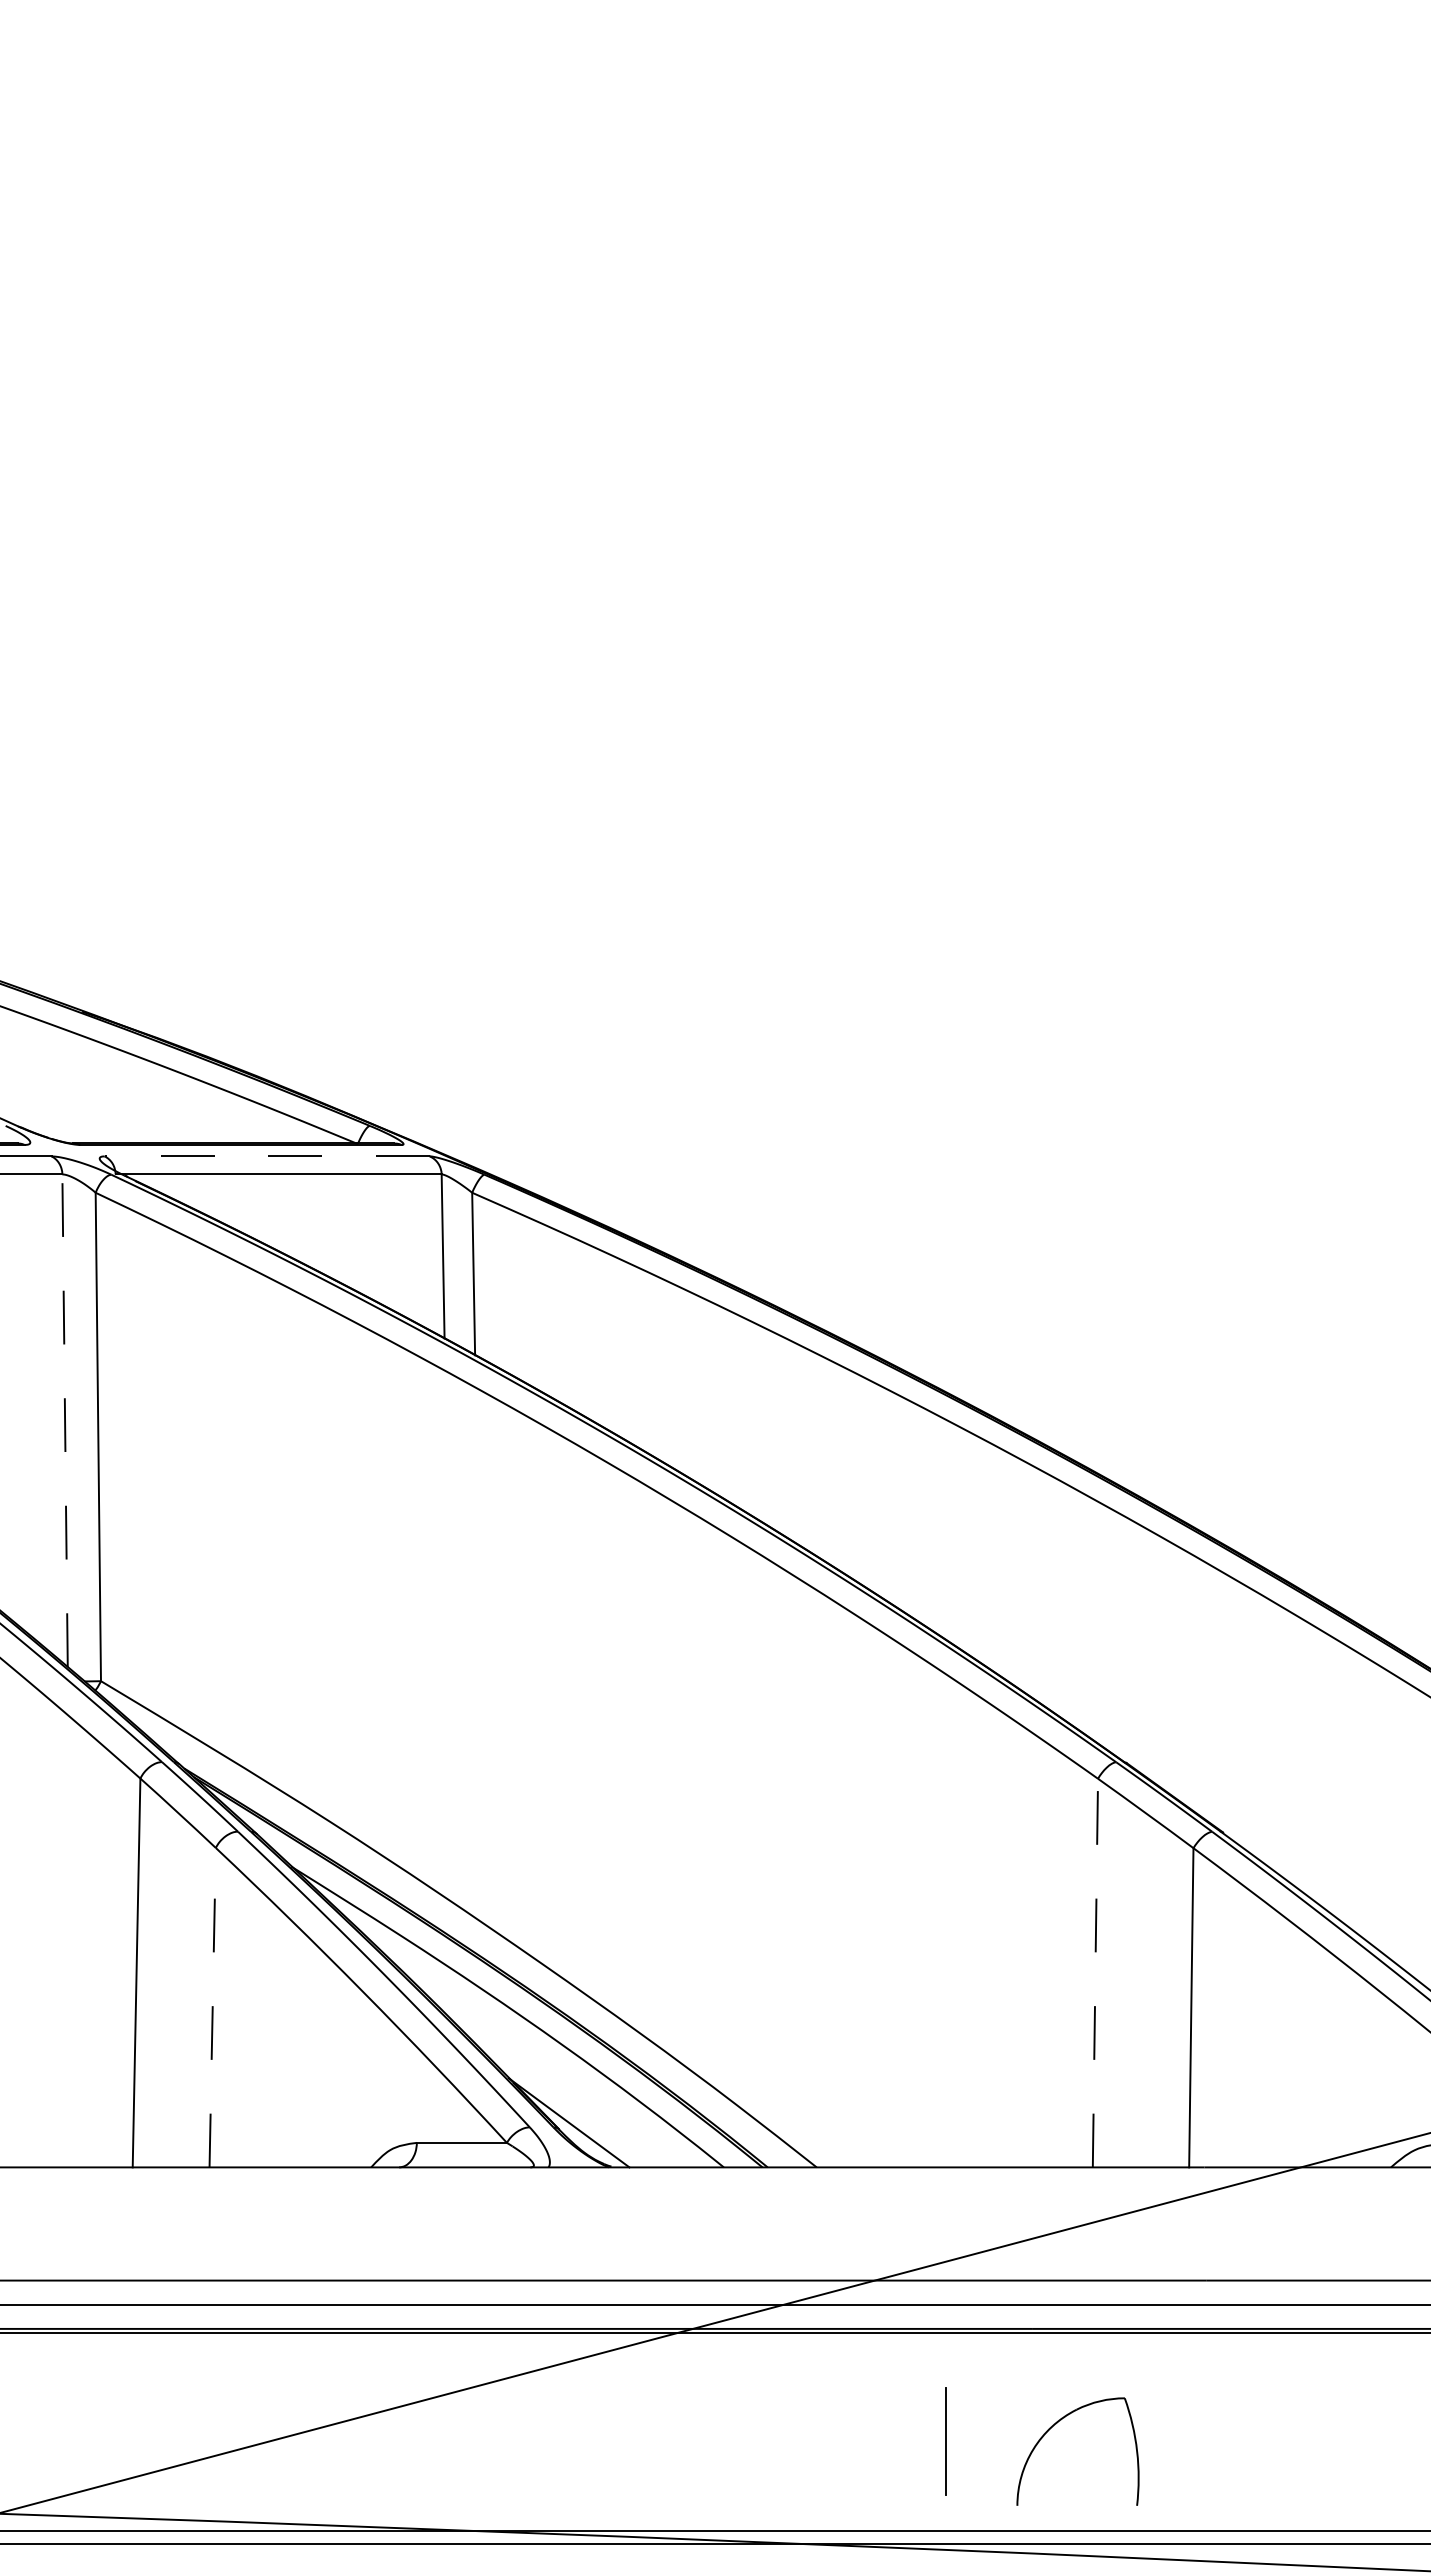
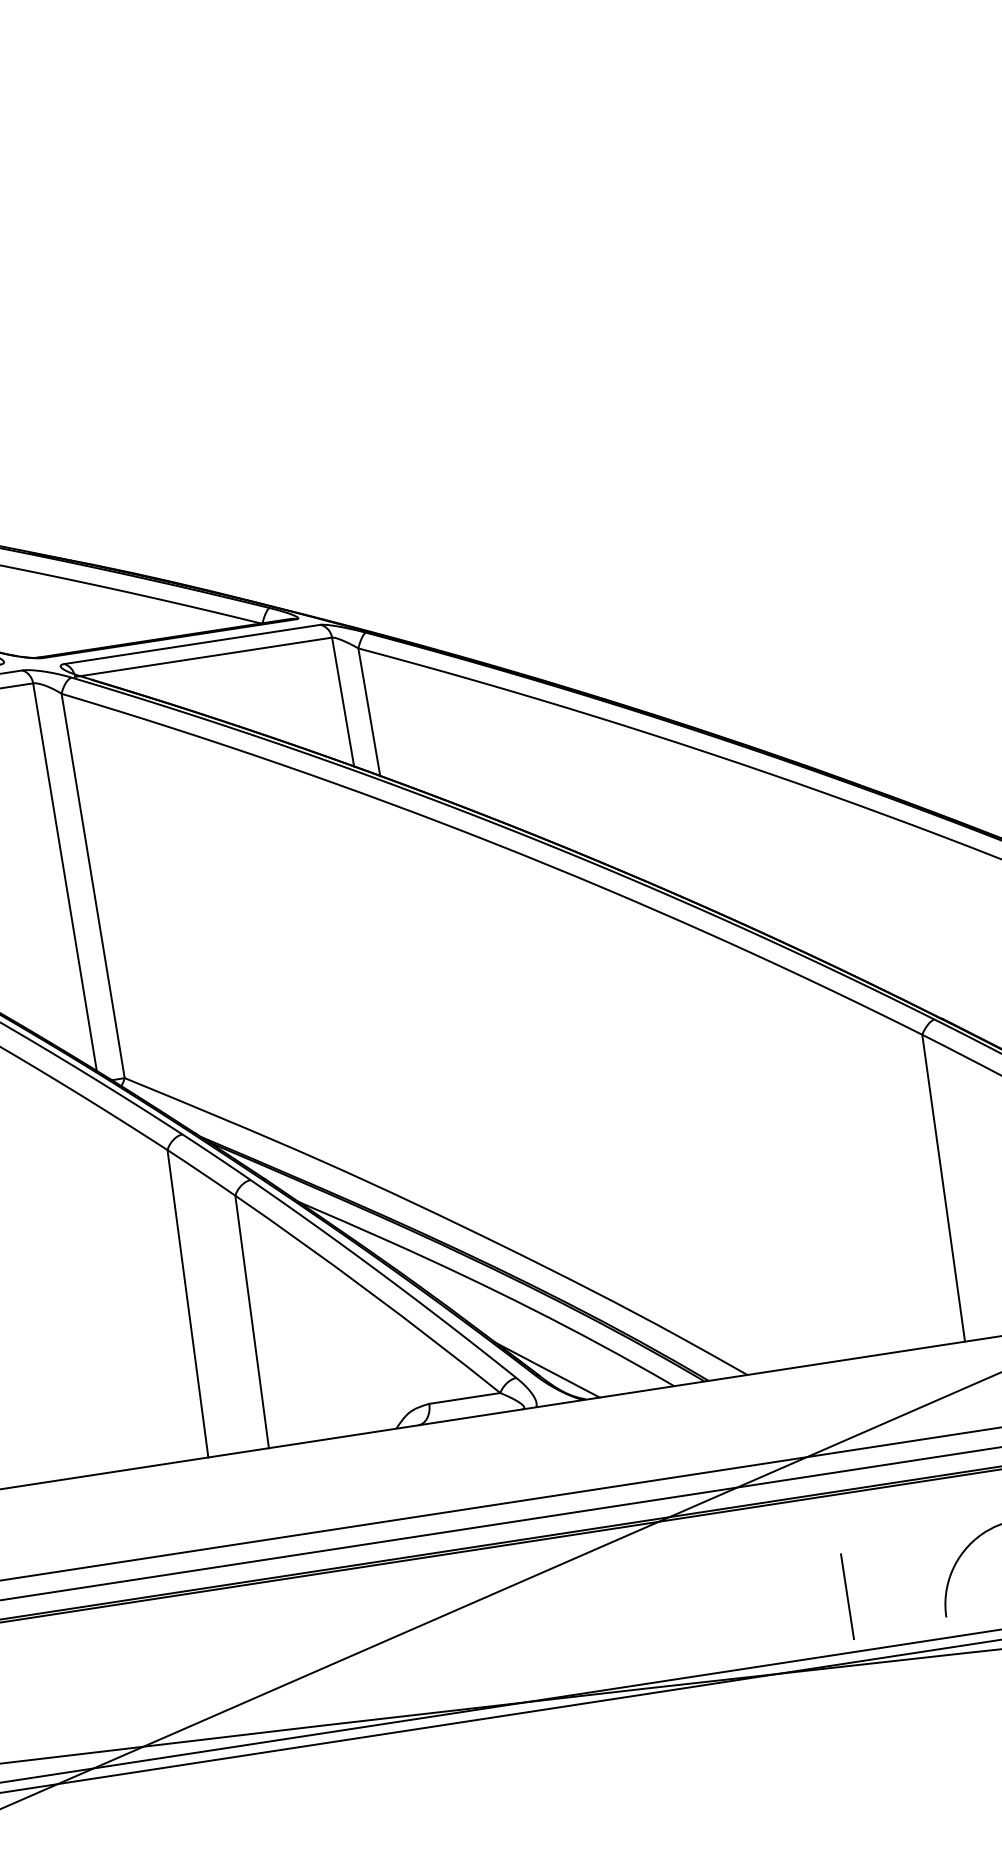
line: (267, 1156) -> (192, 644), dashed -> solid
line: (65, 1420) -> (65, 876), dashed -> solid
line: (1095, 1972) -> (943, 1187), dashed -> solid
line: (212, 2007) -> (251, 1321), dashed -> solid
line: (945, 2441) -> (847, 1596), moved

